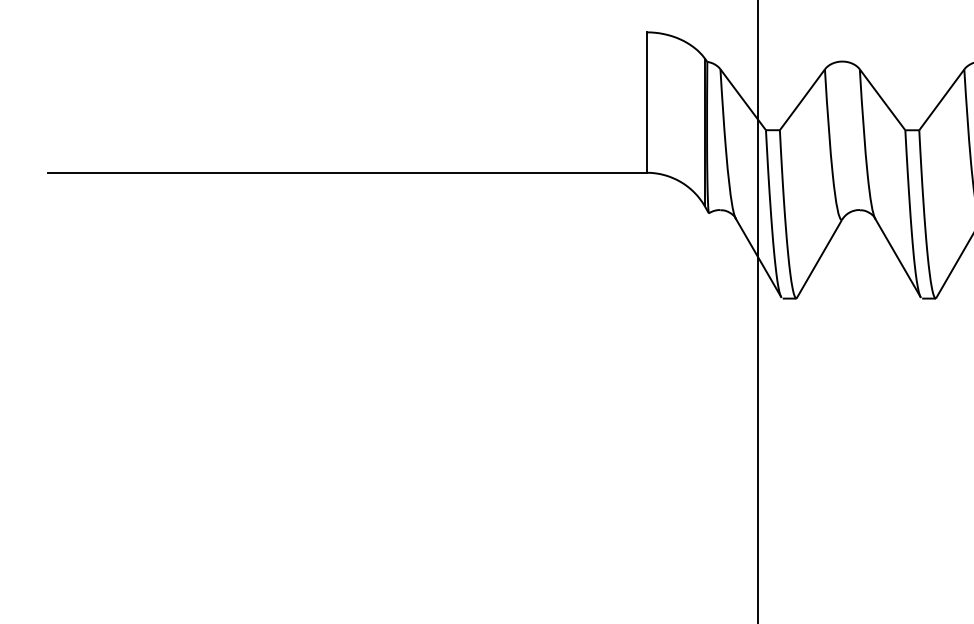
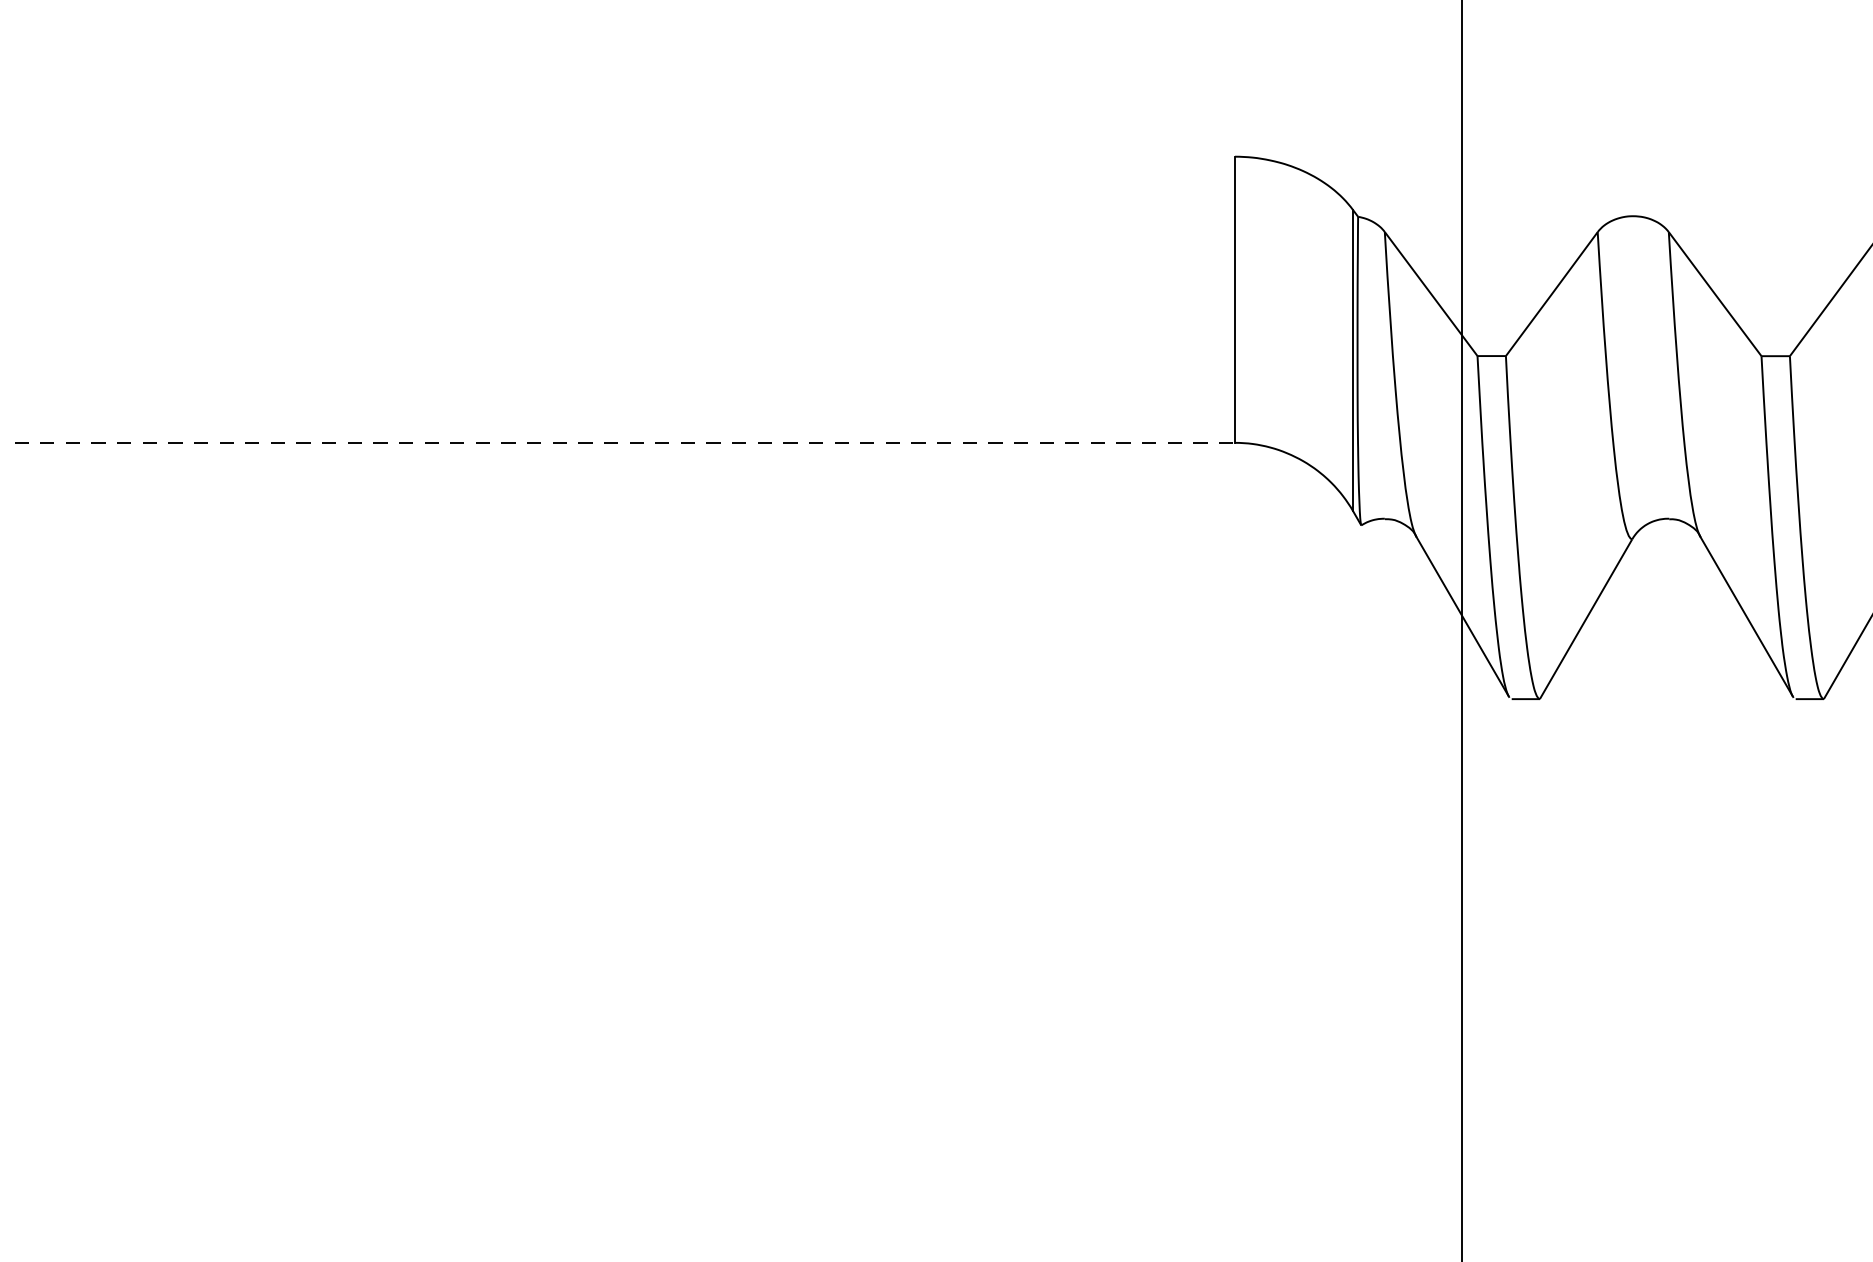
line: (347, 172) -> (624, 442), solid -> dashed

